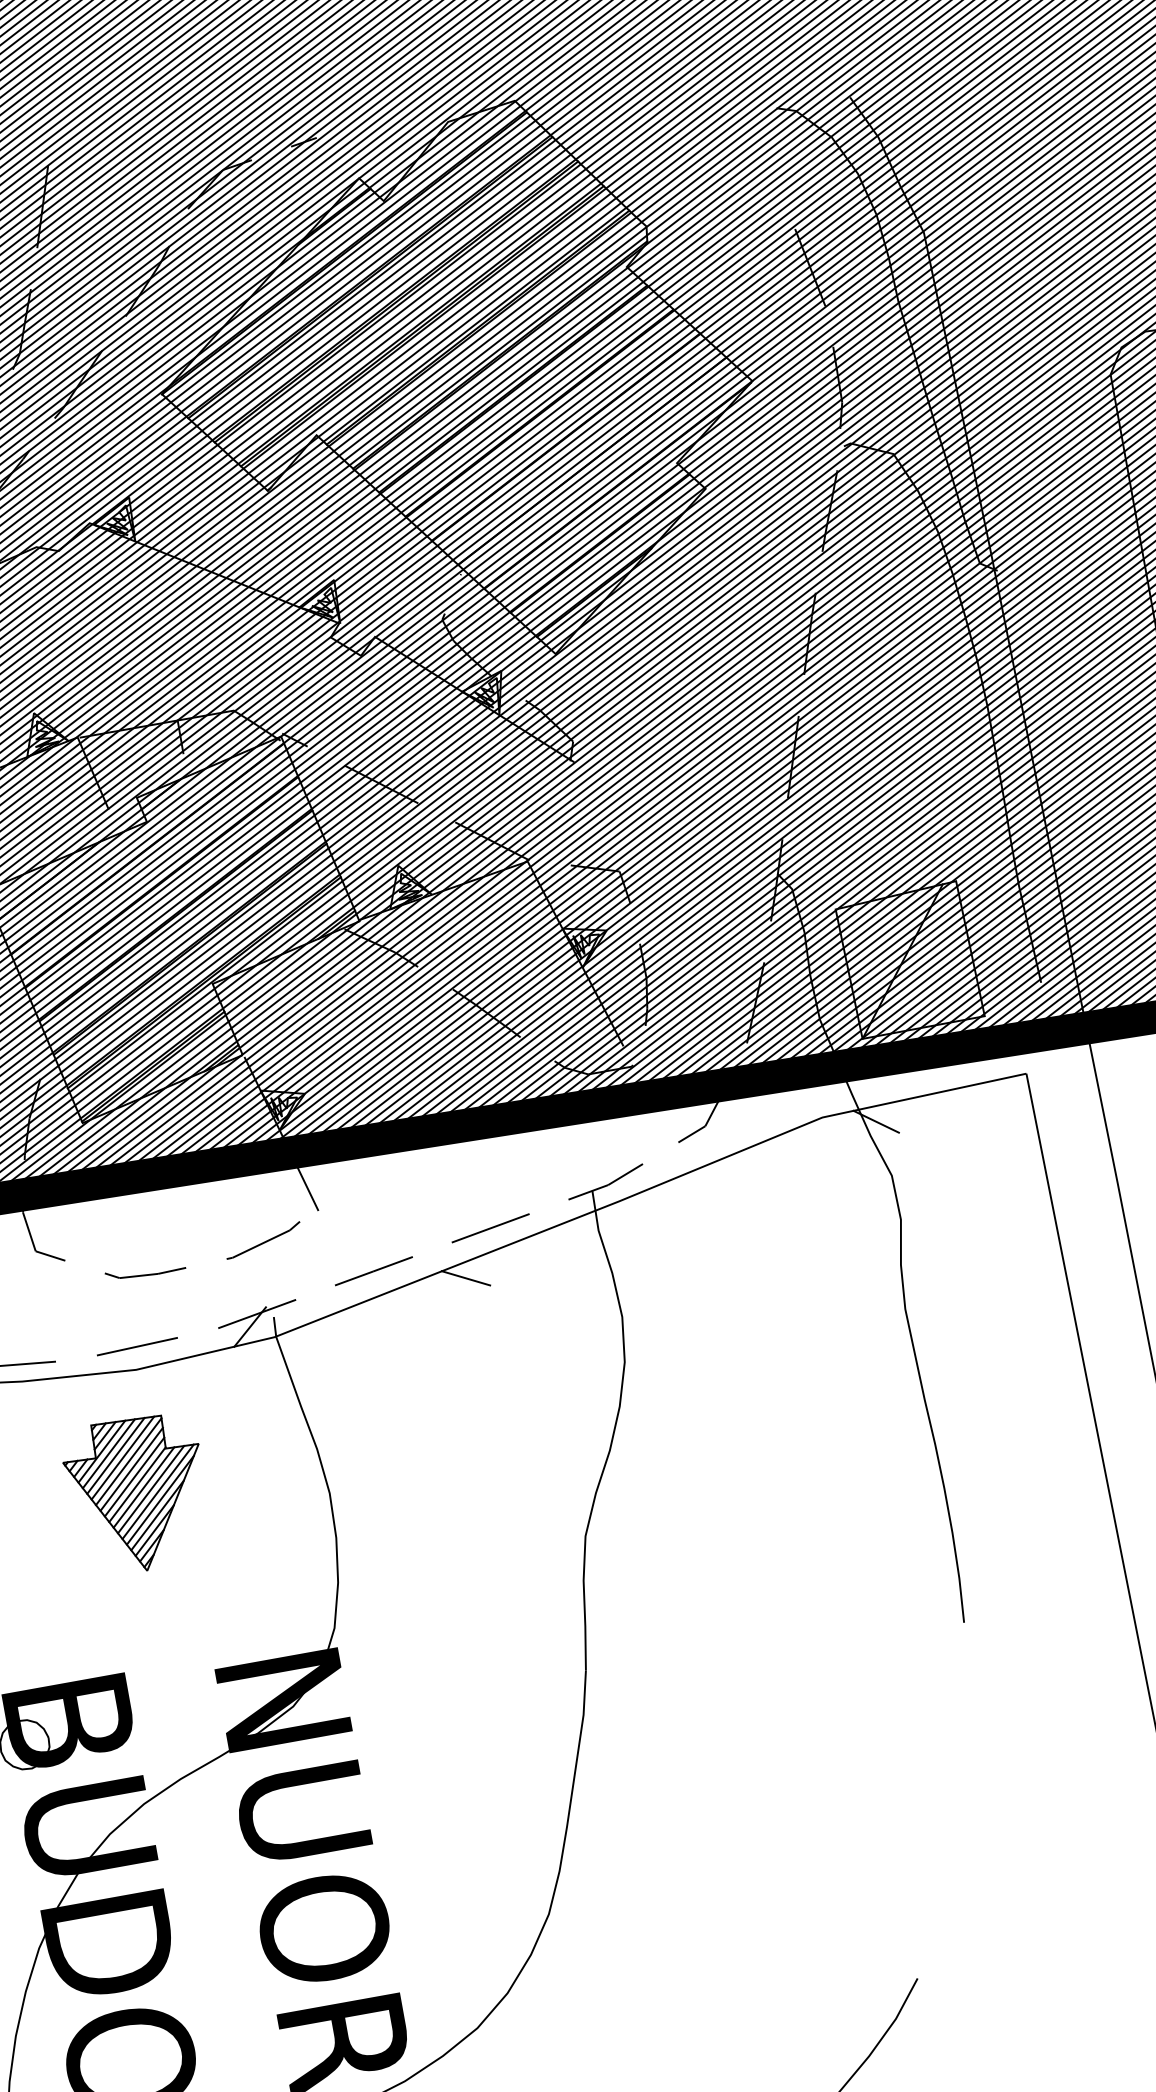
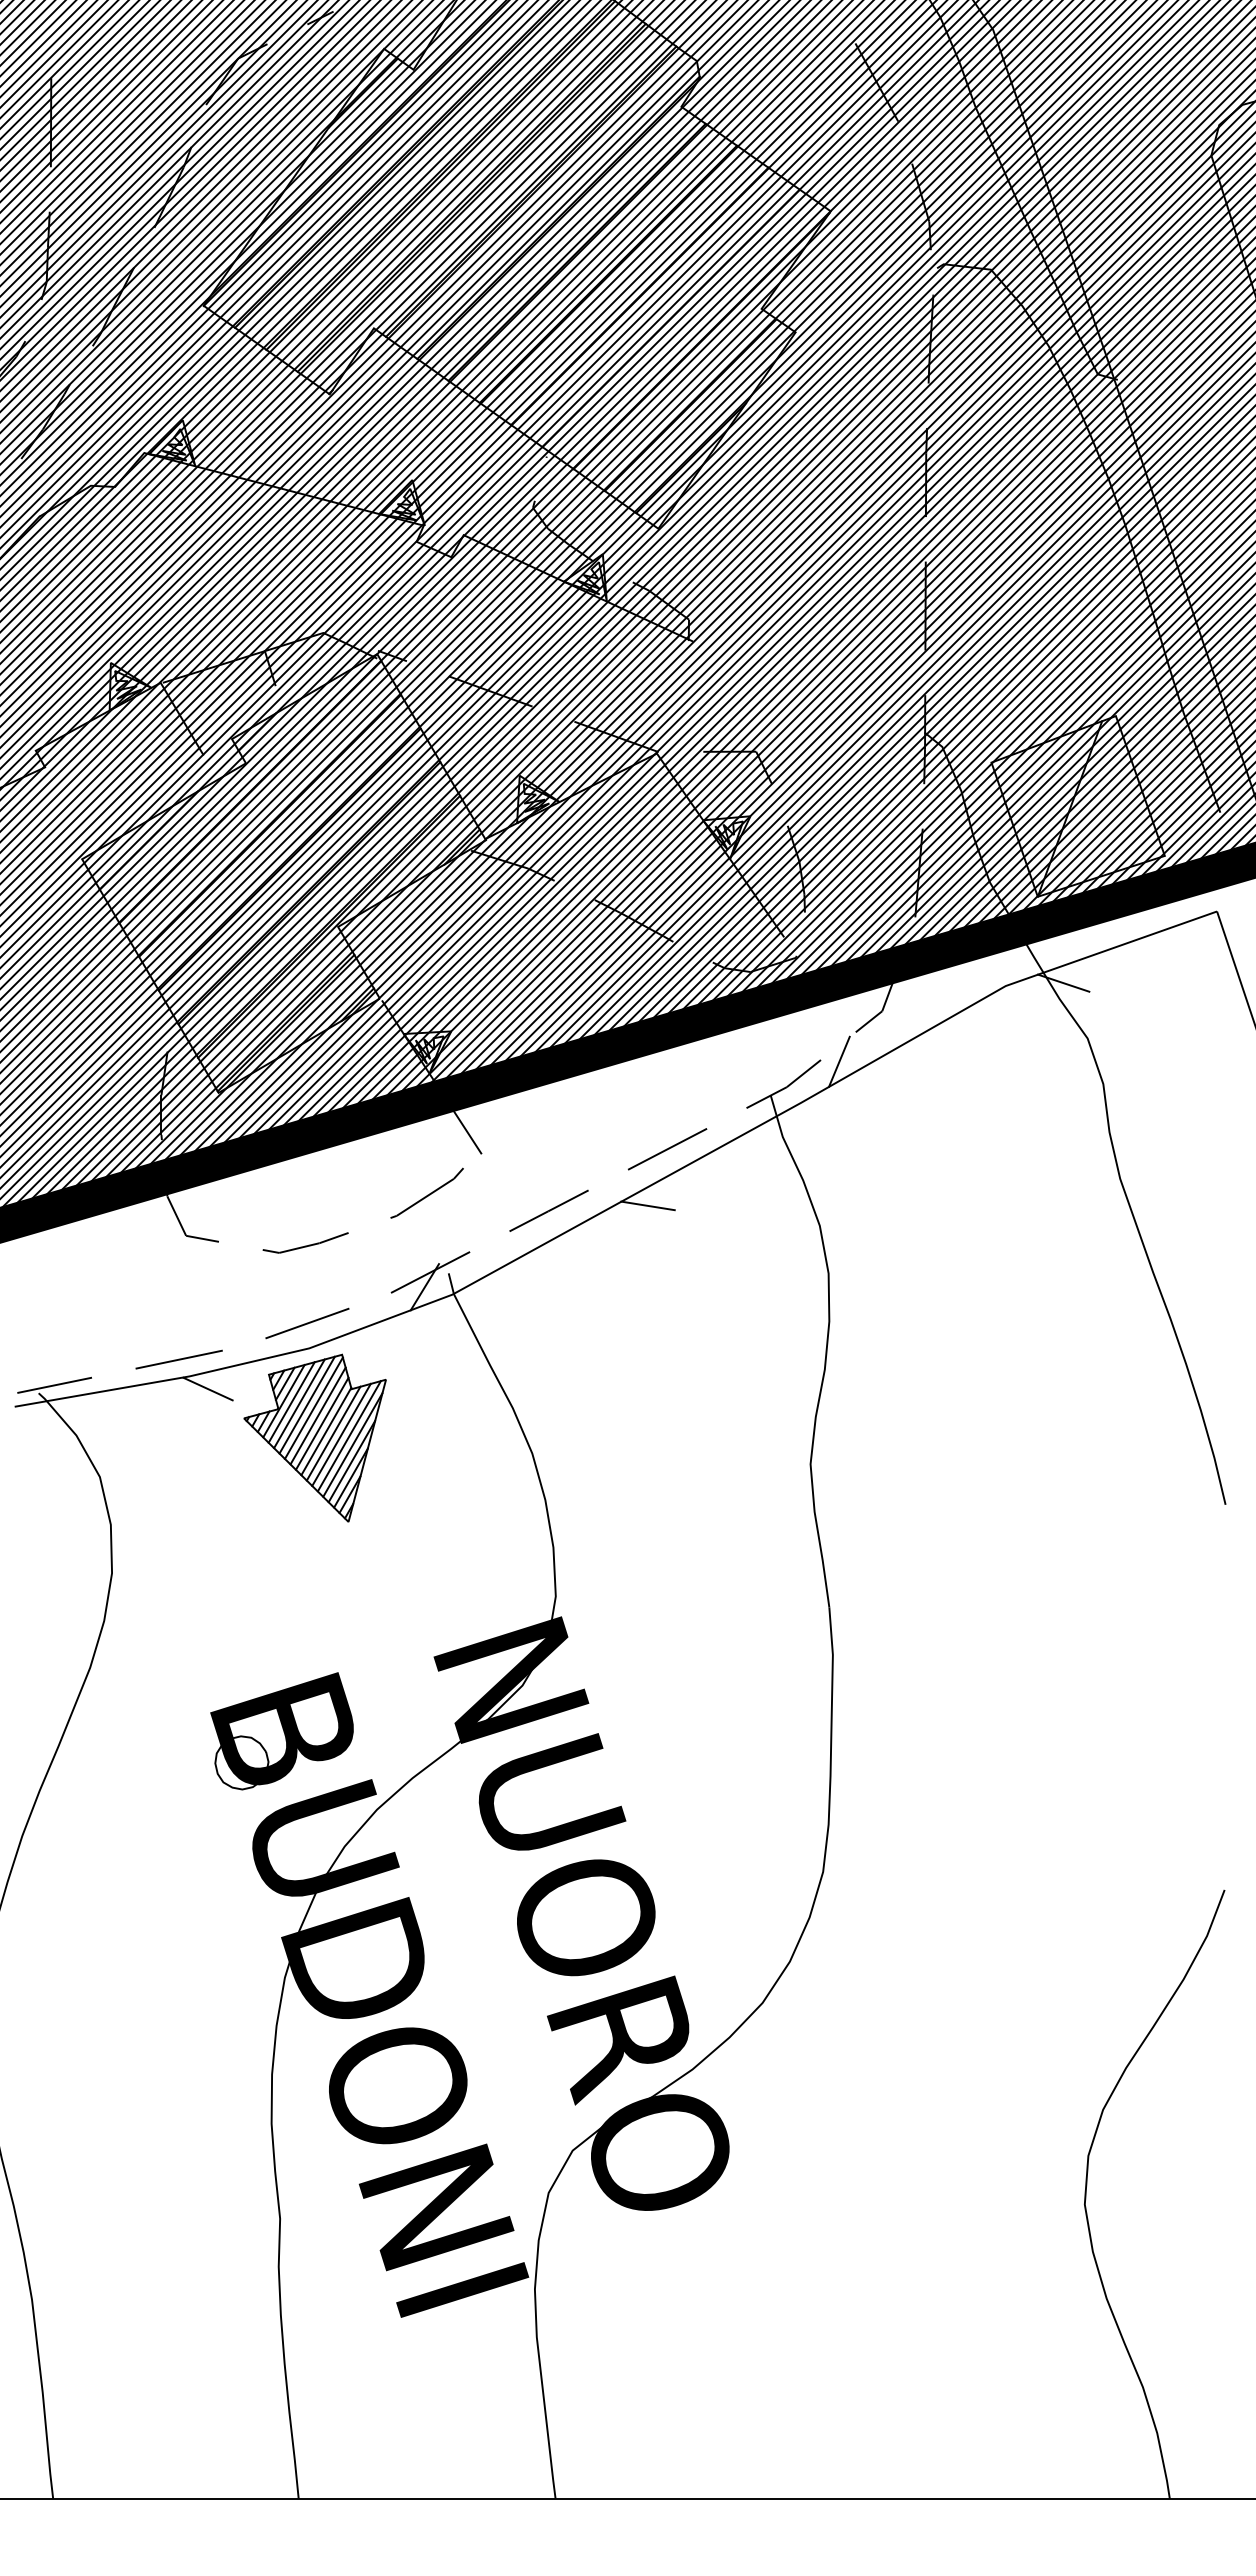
line: (659, 1167) -> (839, 1061), added
line: (37, 1394) -> (207, 1388), added
part: (125, 1488) -> (314, 1437), moved

